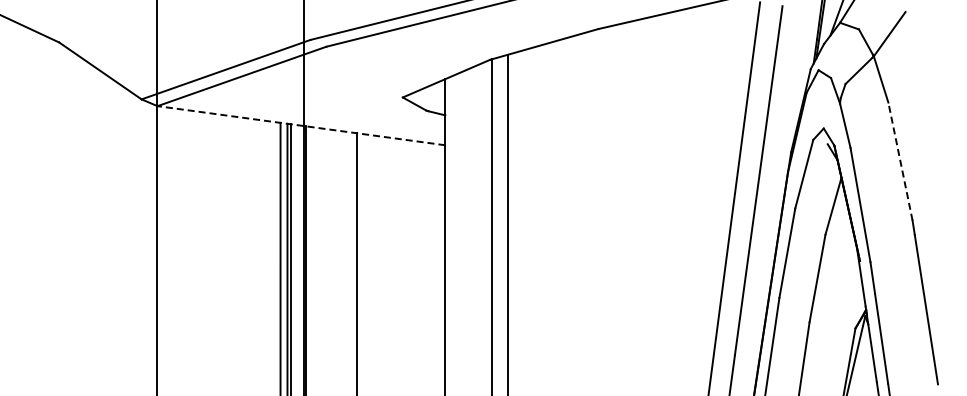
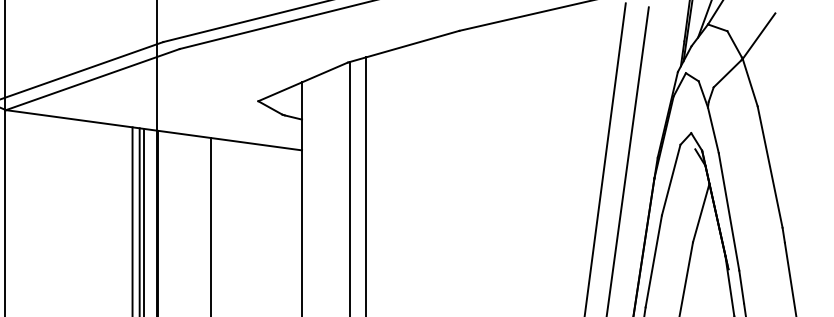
line: (300, 125) -> (153, 130), dashed -> solid
line: (900, 161) -> (770, 167), dashed -> solid

